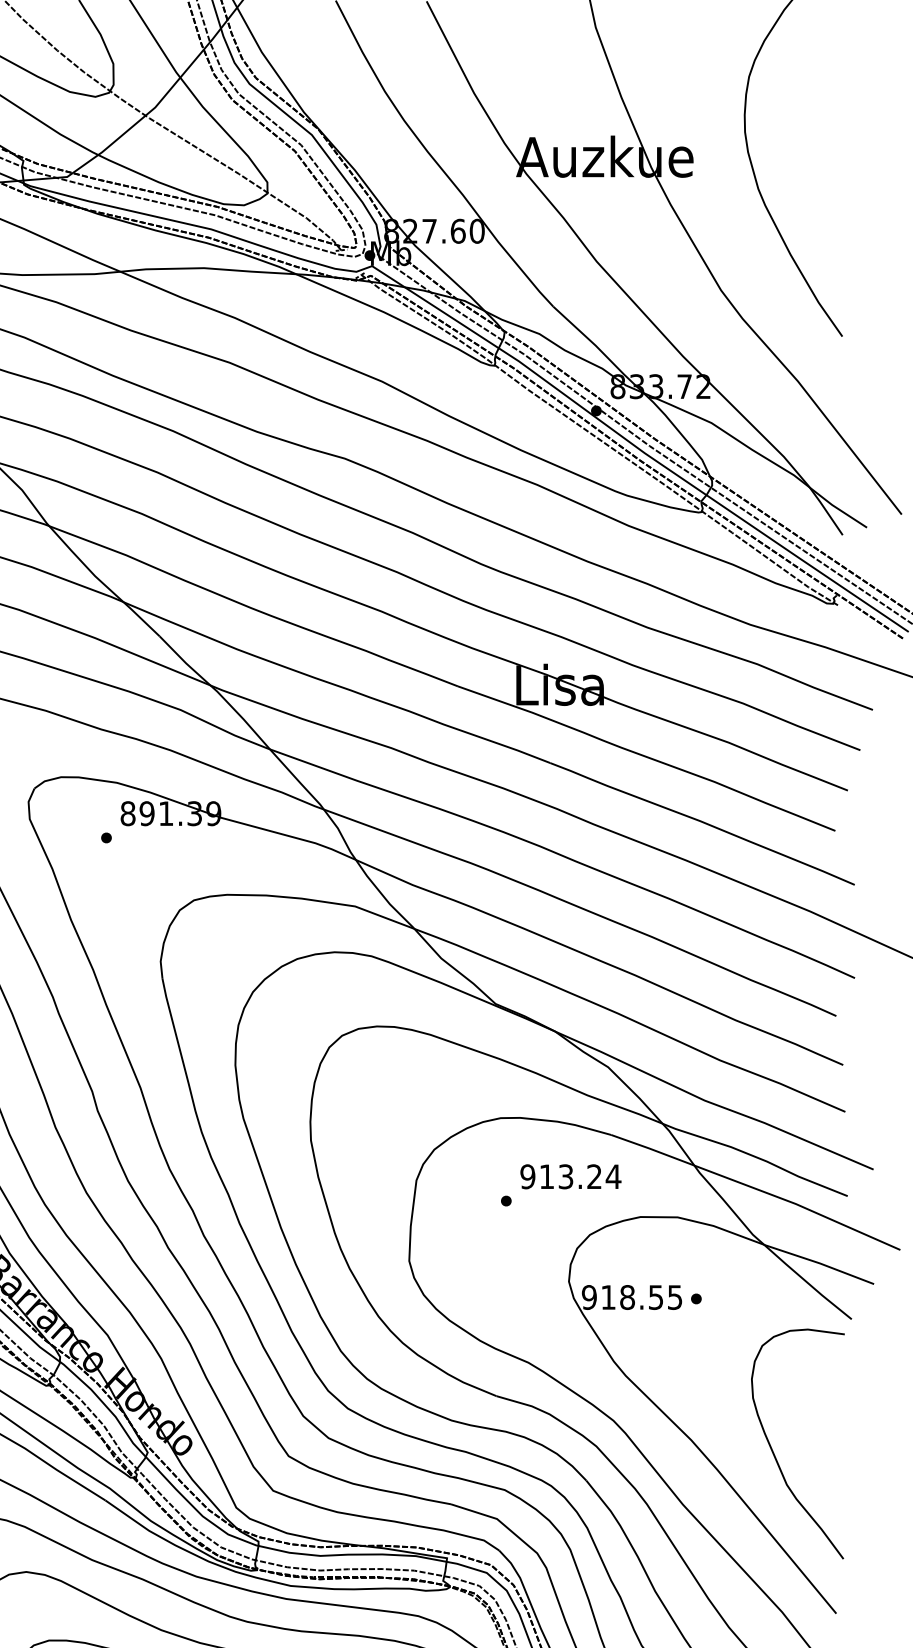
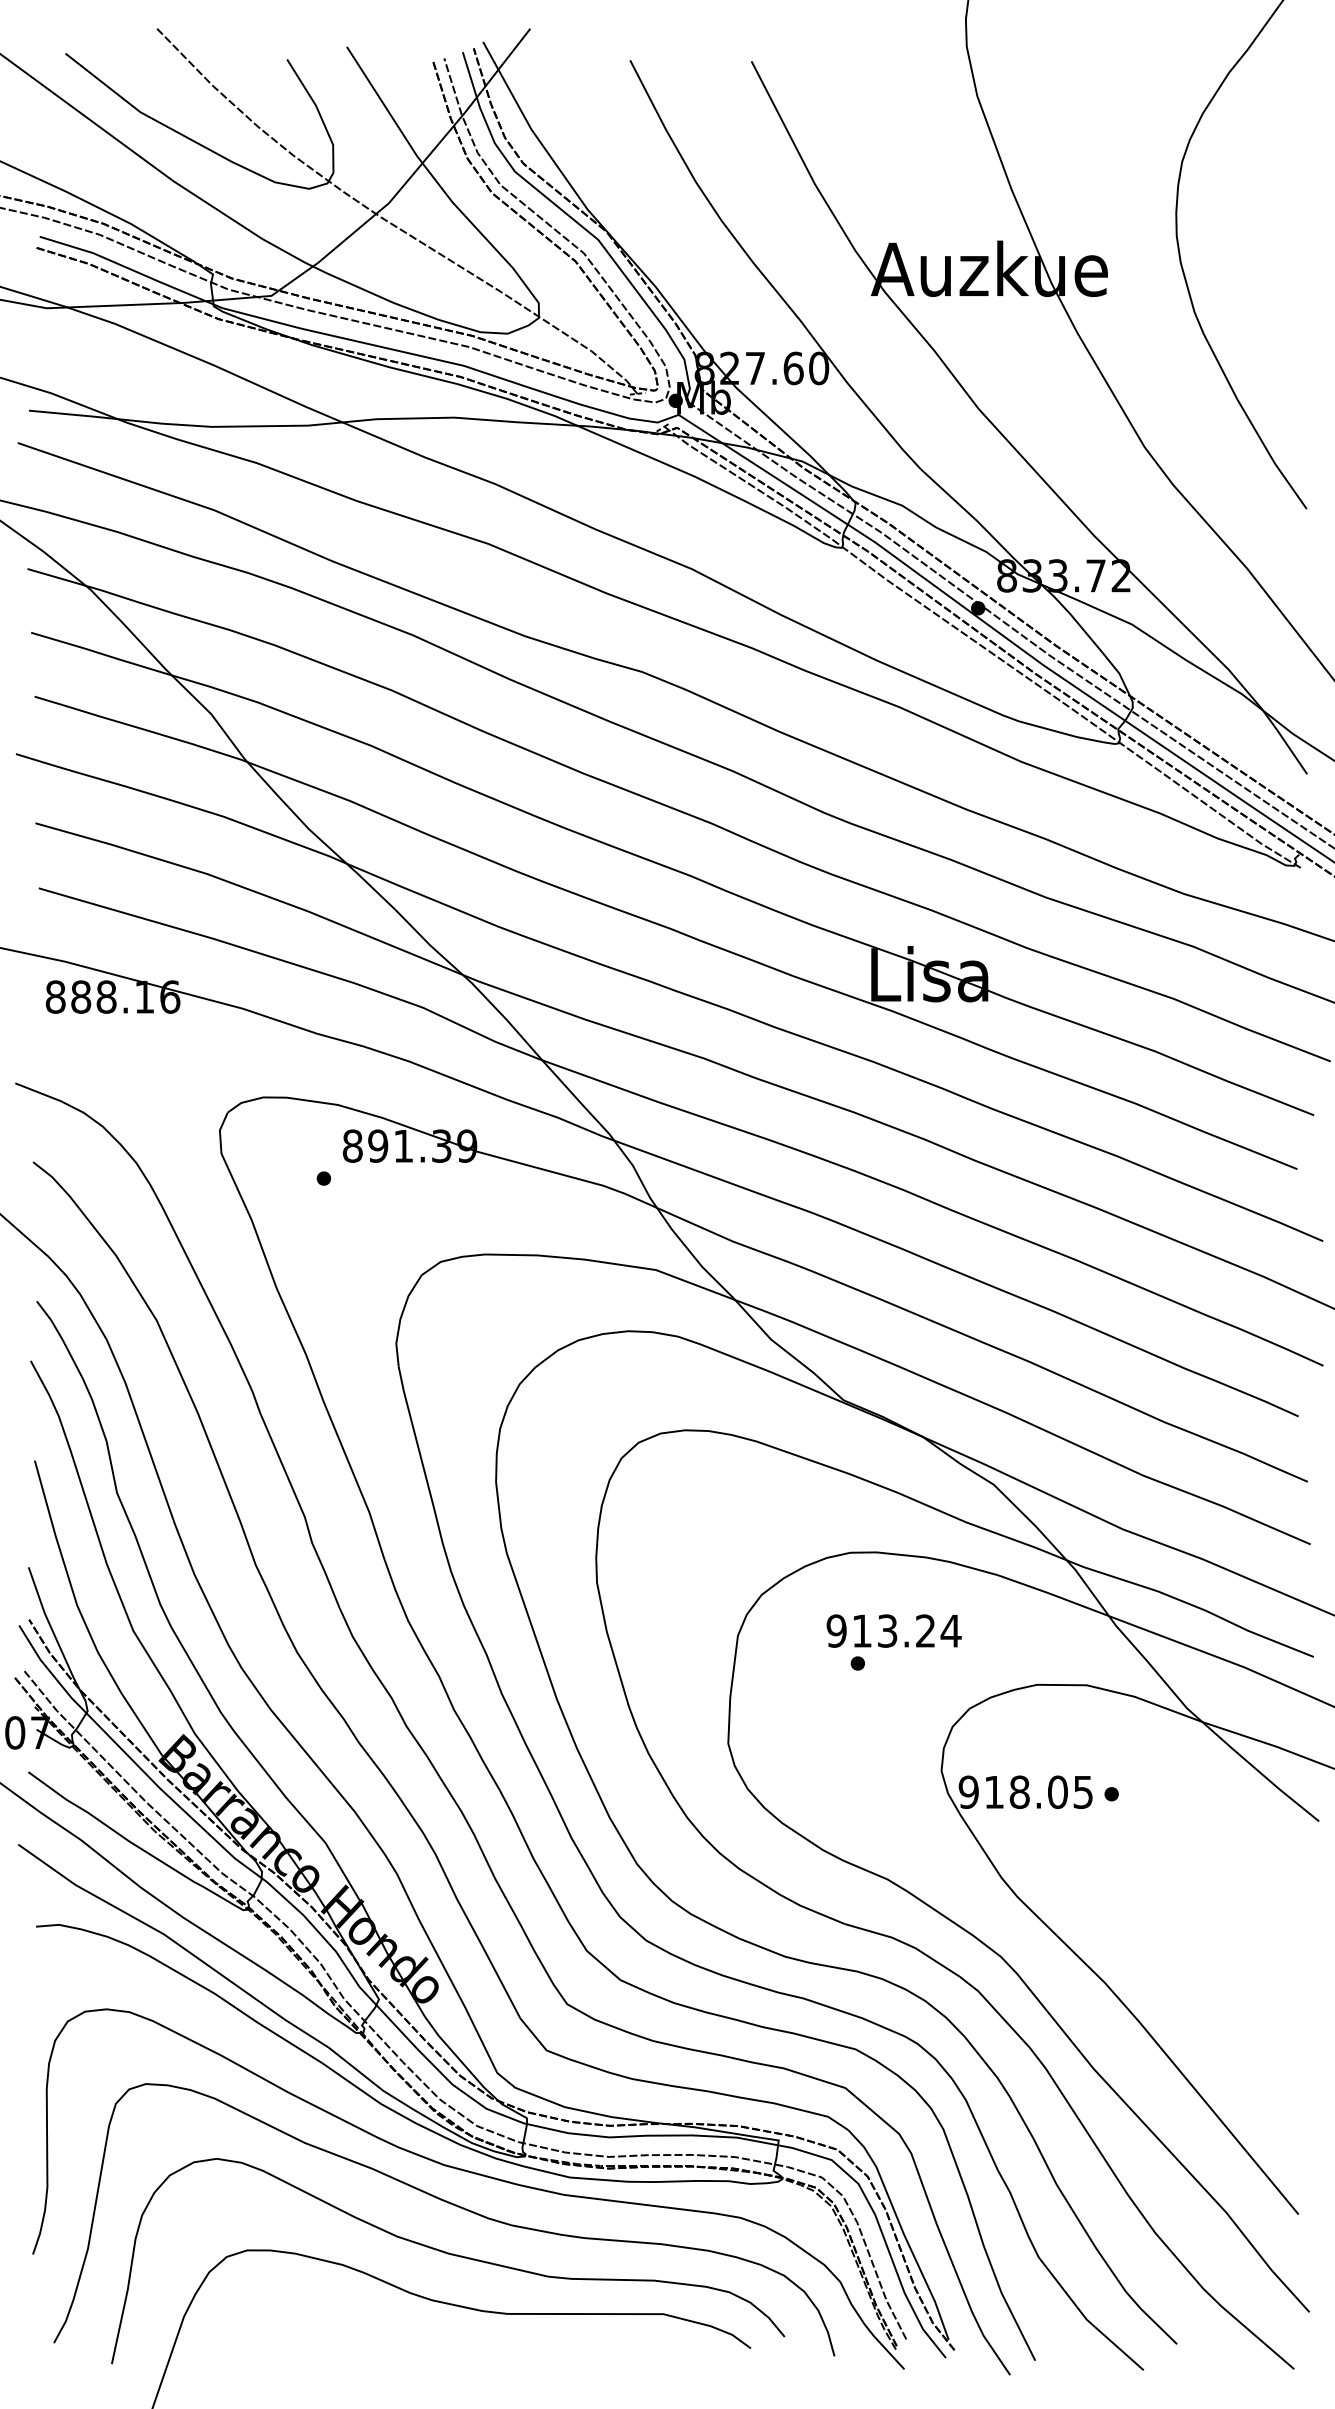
text: (570, 1176) -> (893, 1630), moved
text: (655, 1297) -> (1057, 1792), 918.55 -> 918.05
curve: (774, 1452) -> (1215, 1999), removed

